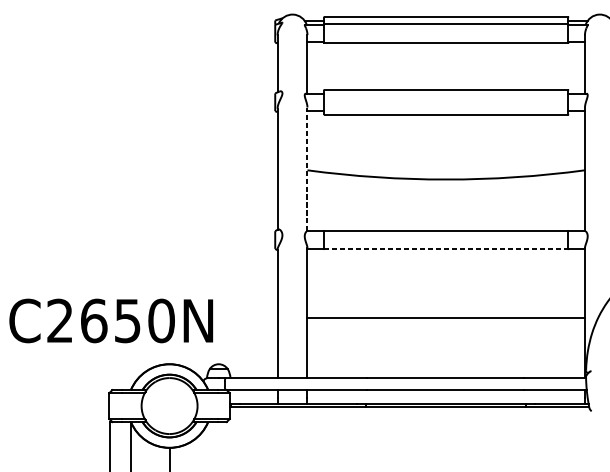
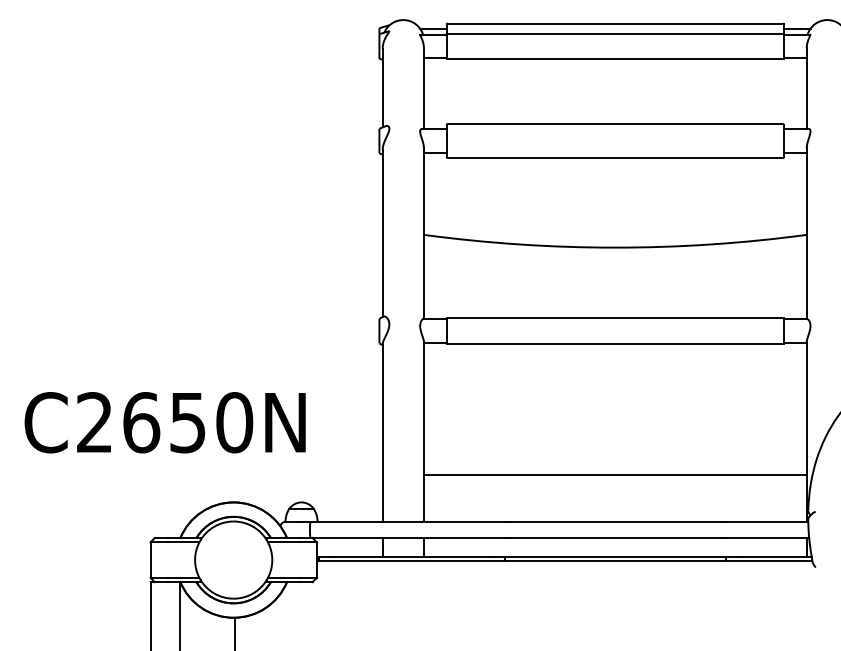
line: (307, 169) -> (423, 233), dashed -> solid
line: (446, 249) -> (615, 343), dashed -> solid
line: (445, 317) -> (614, 475), moved
text: (110, 320) -> (164, 422), moved

